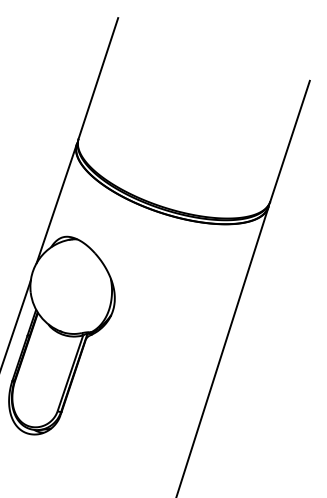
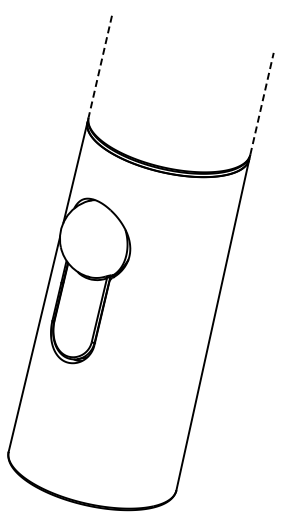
line: (98, 79) -> (100, 67), solid -> dashed
line: (290, 140) -> (262, 103), solid -> dashed

